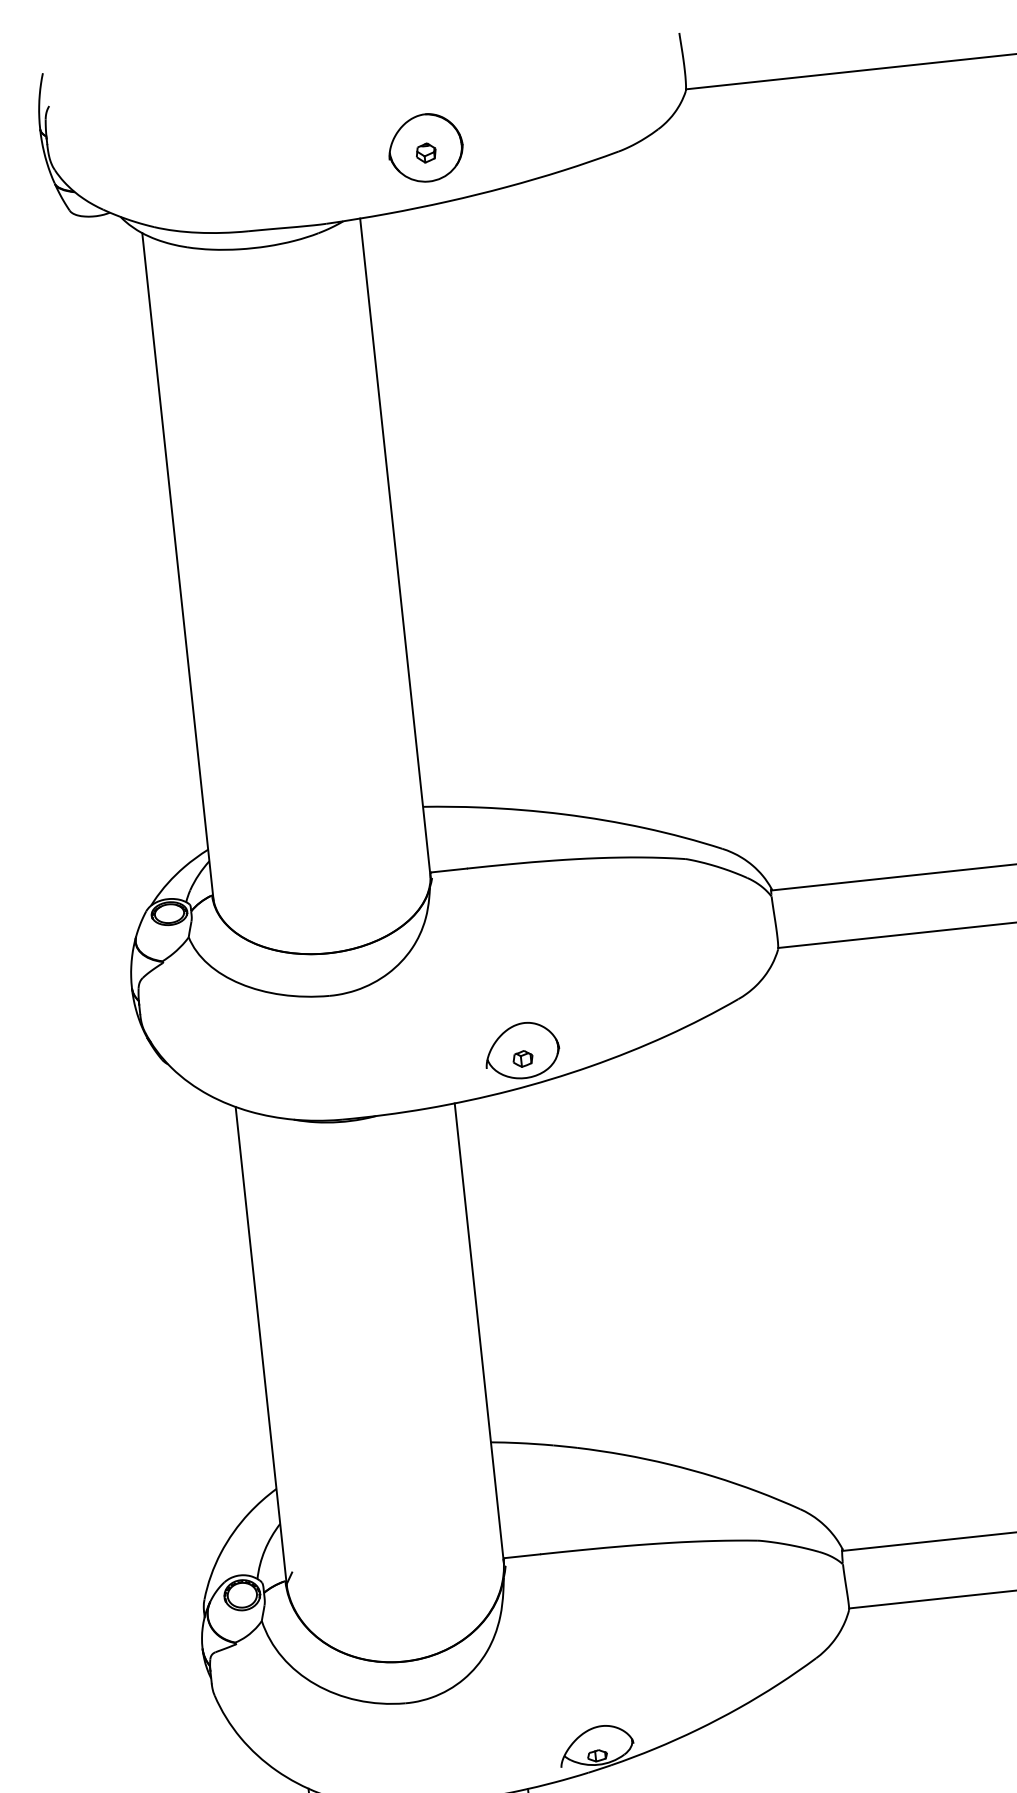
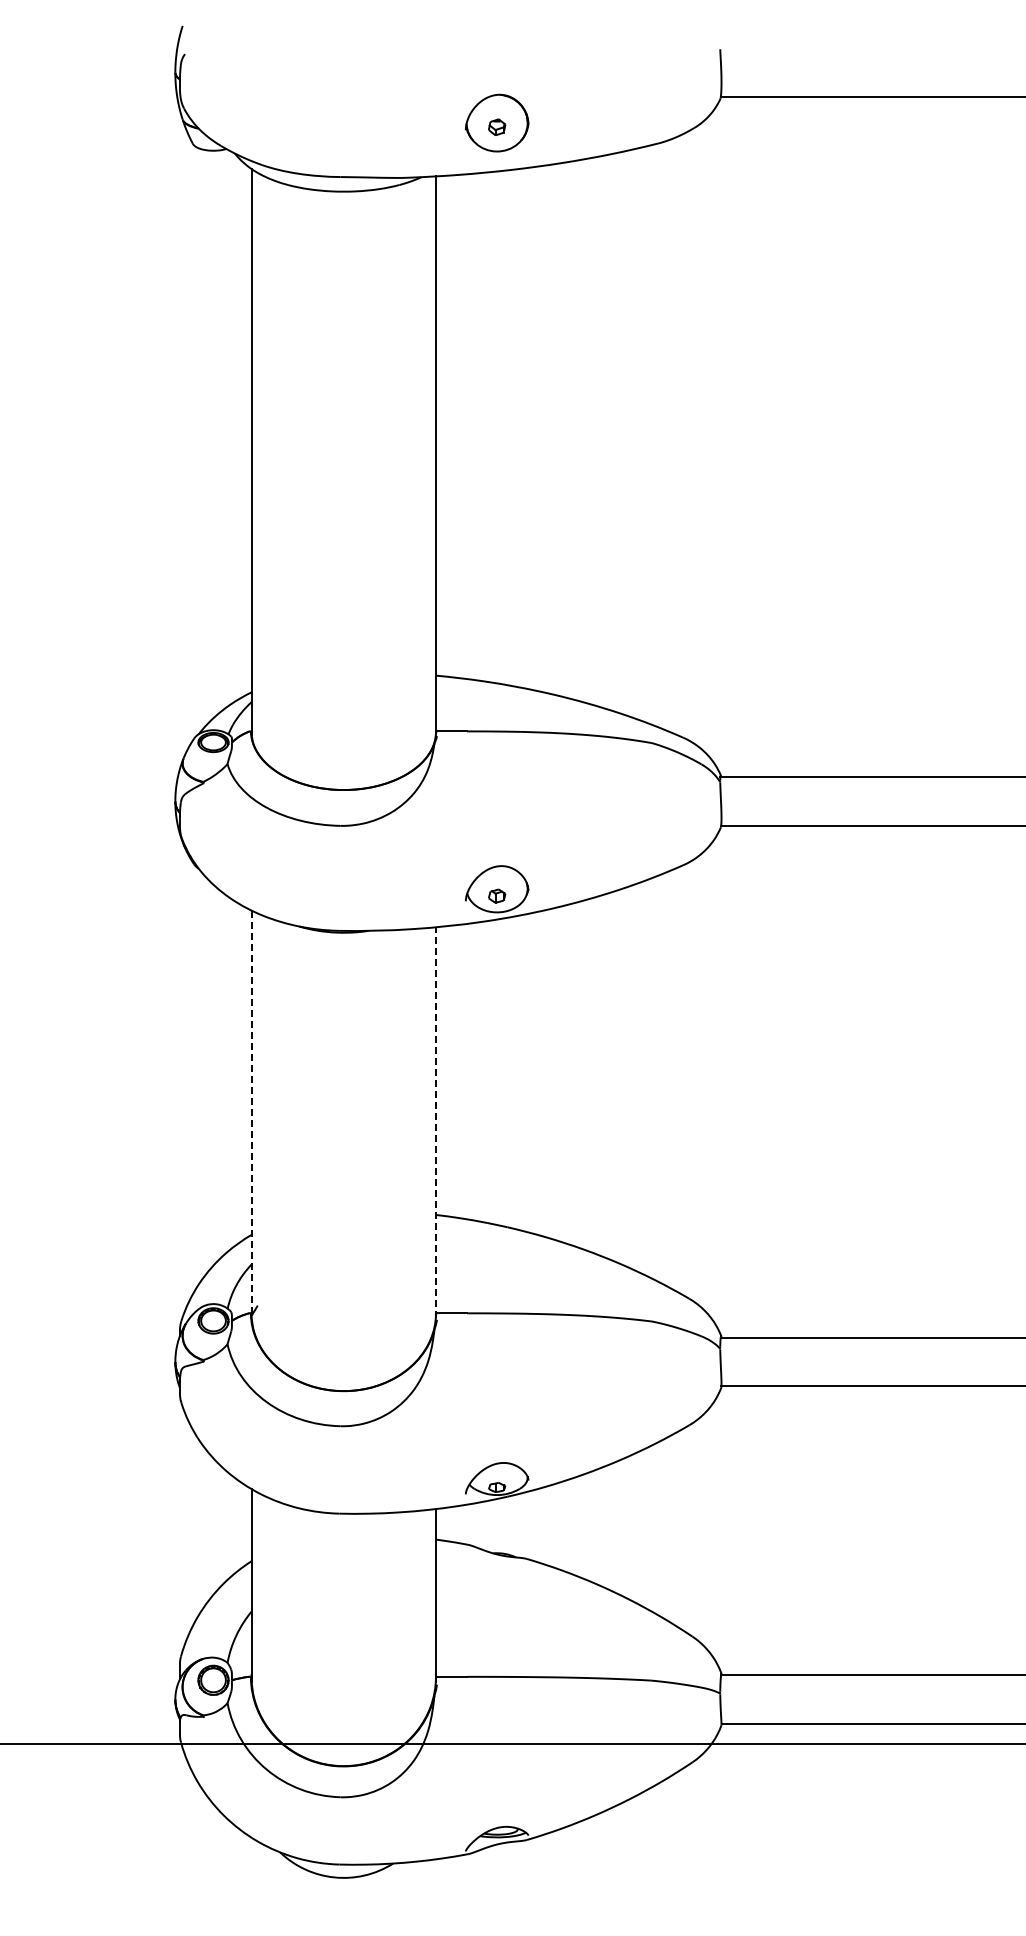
line: (478, 1333) -> (435, 1122), solid -> dashed
line: (261, 1347) -> (251, 1114), solid -> dashed

